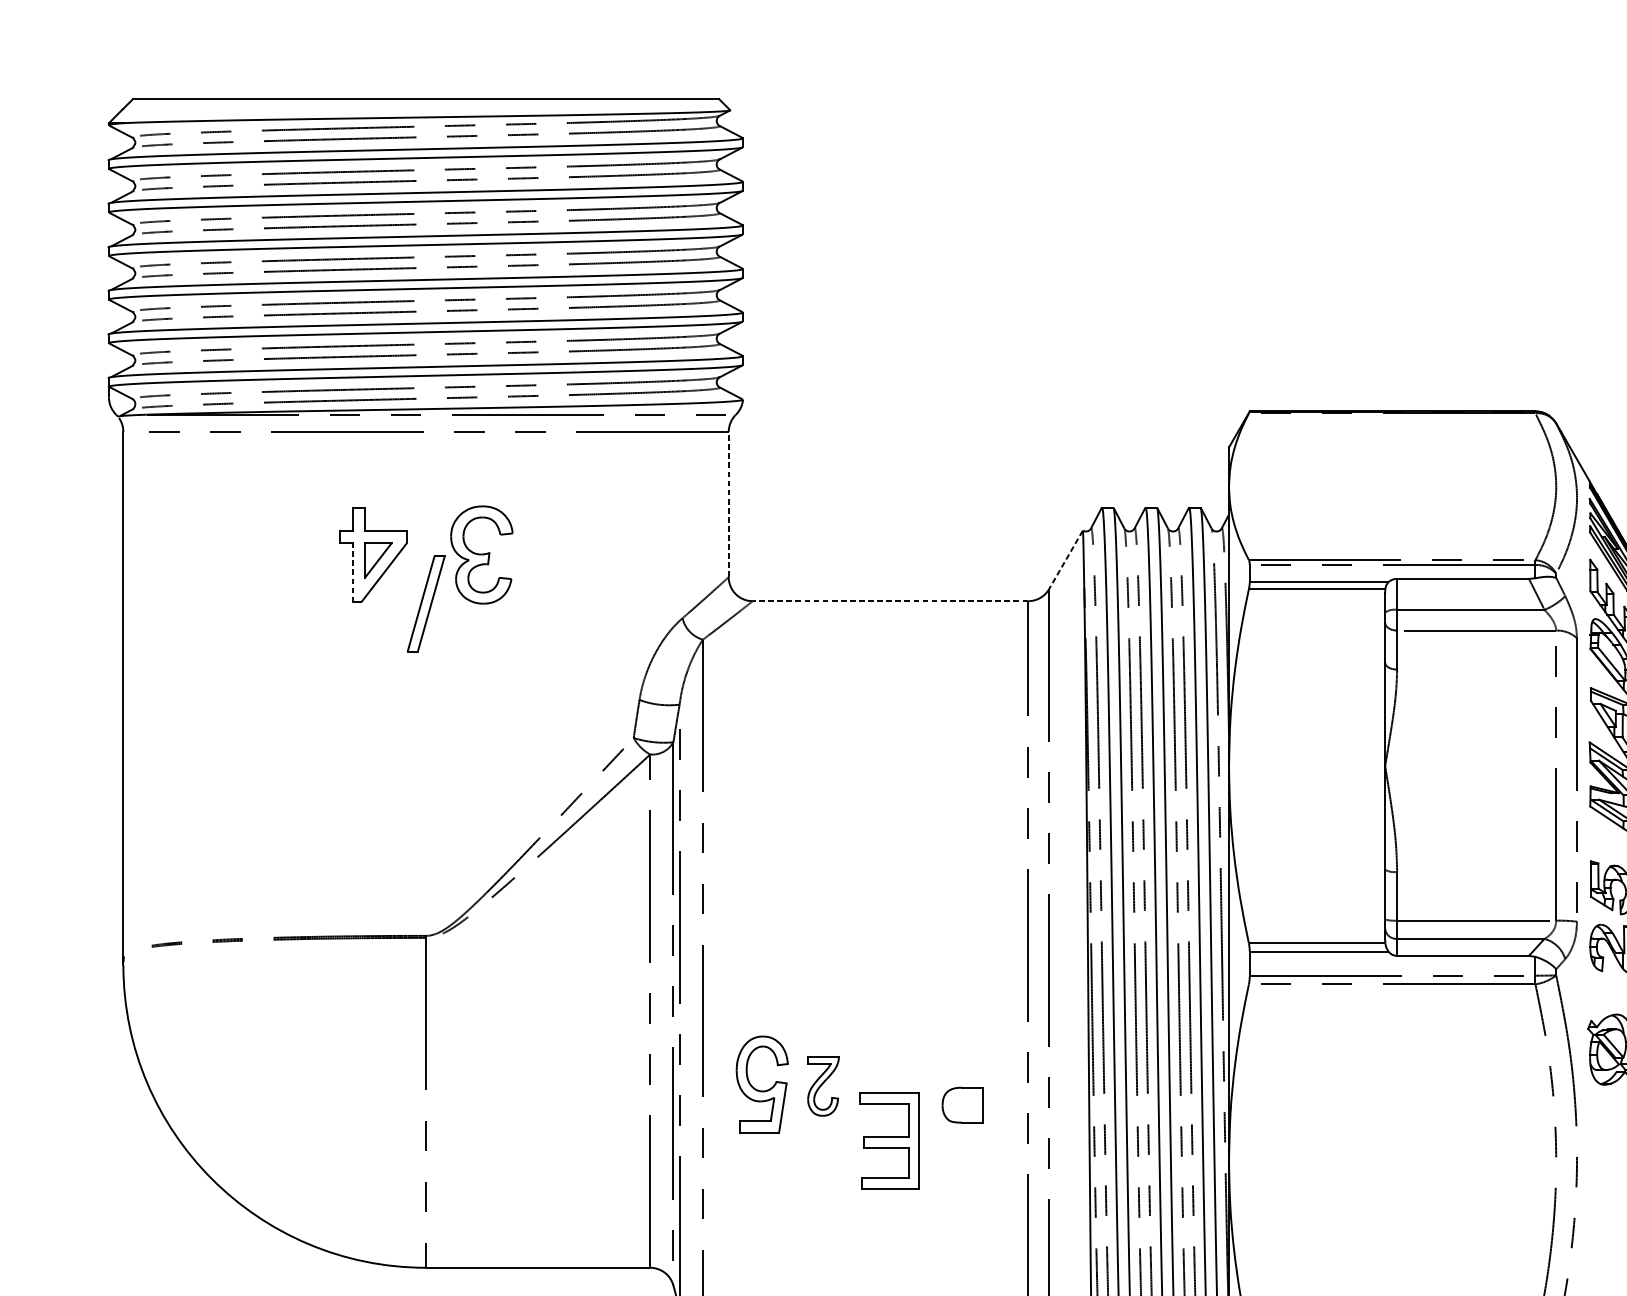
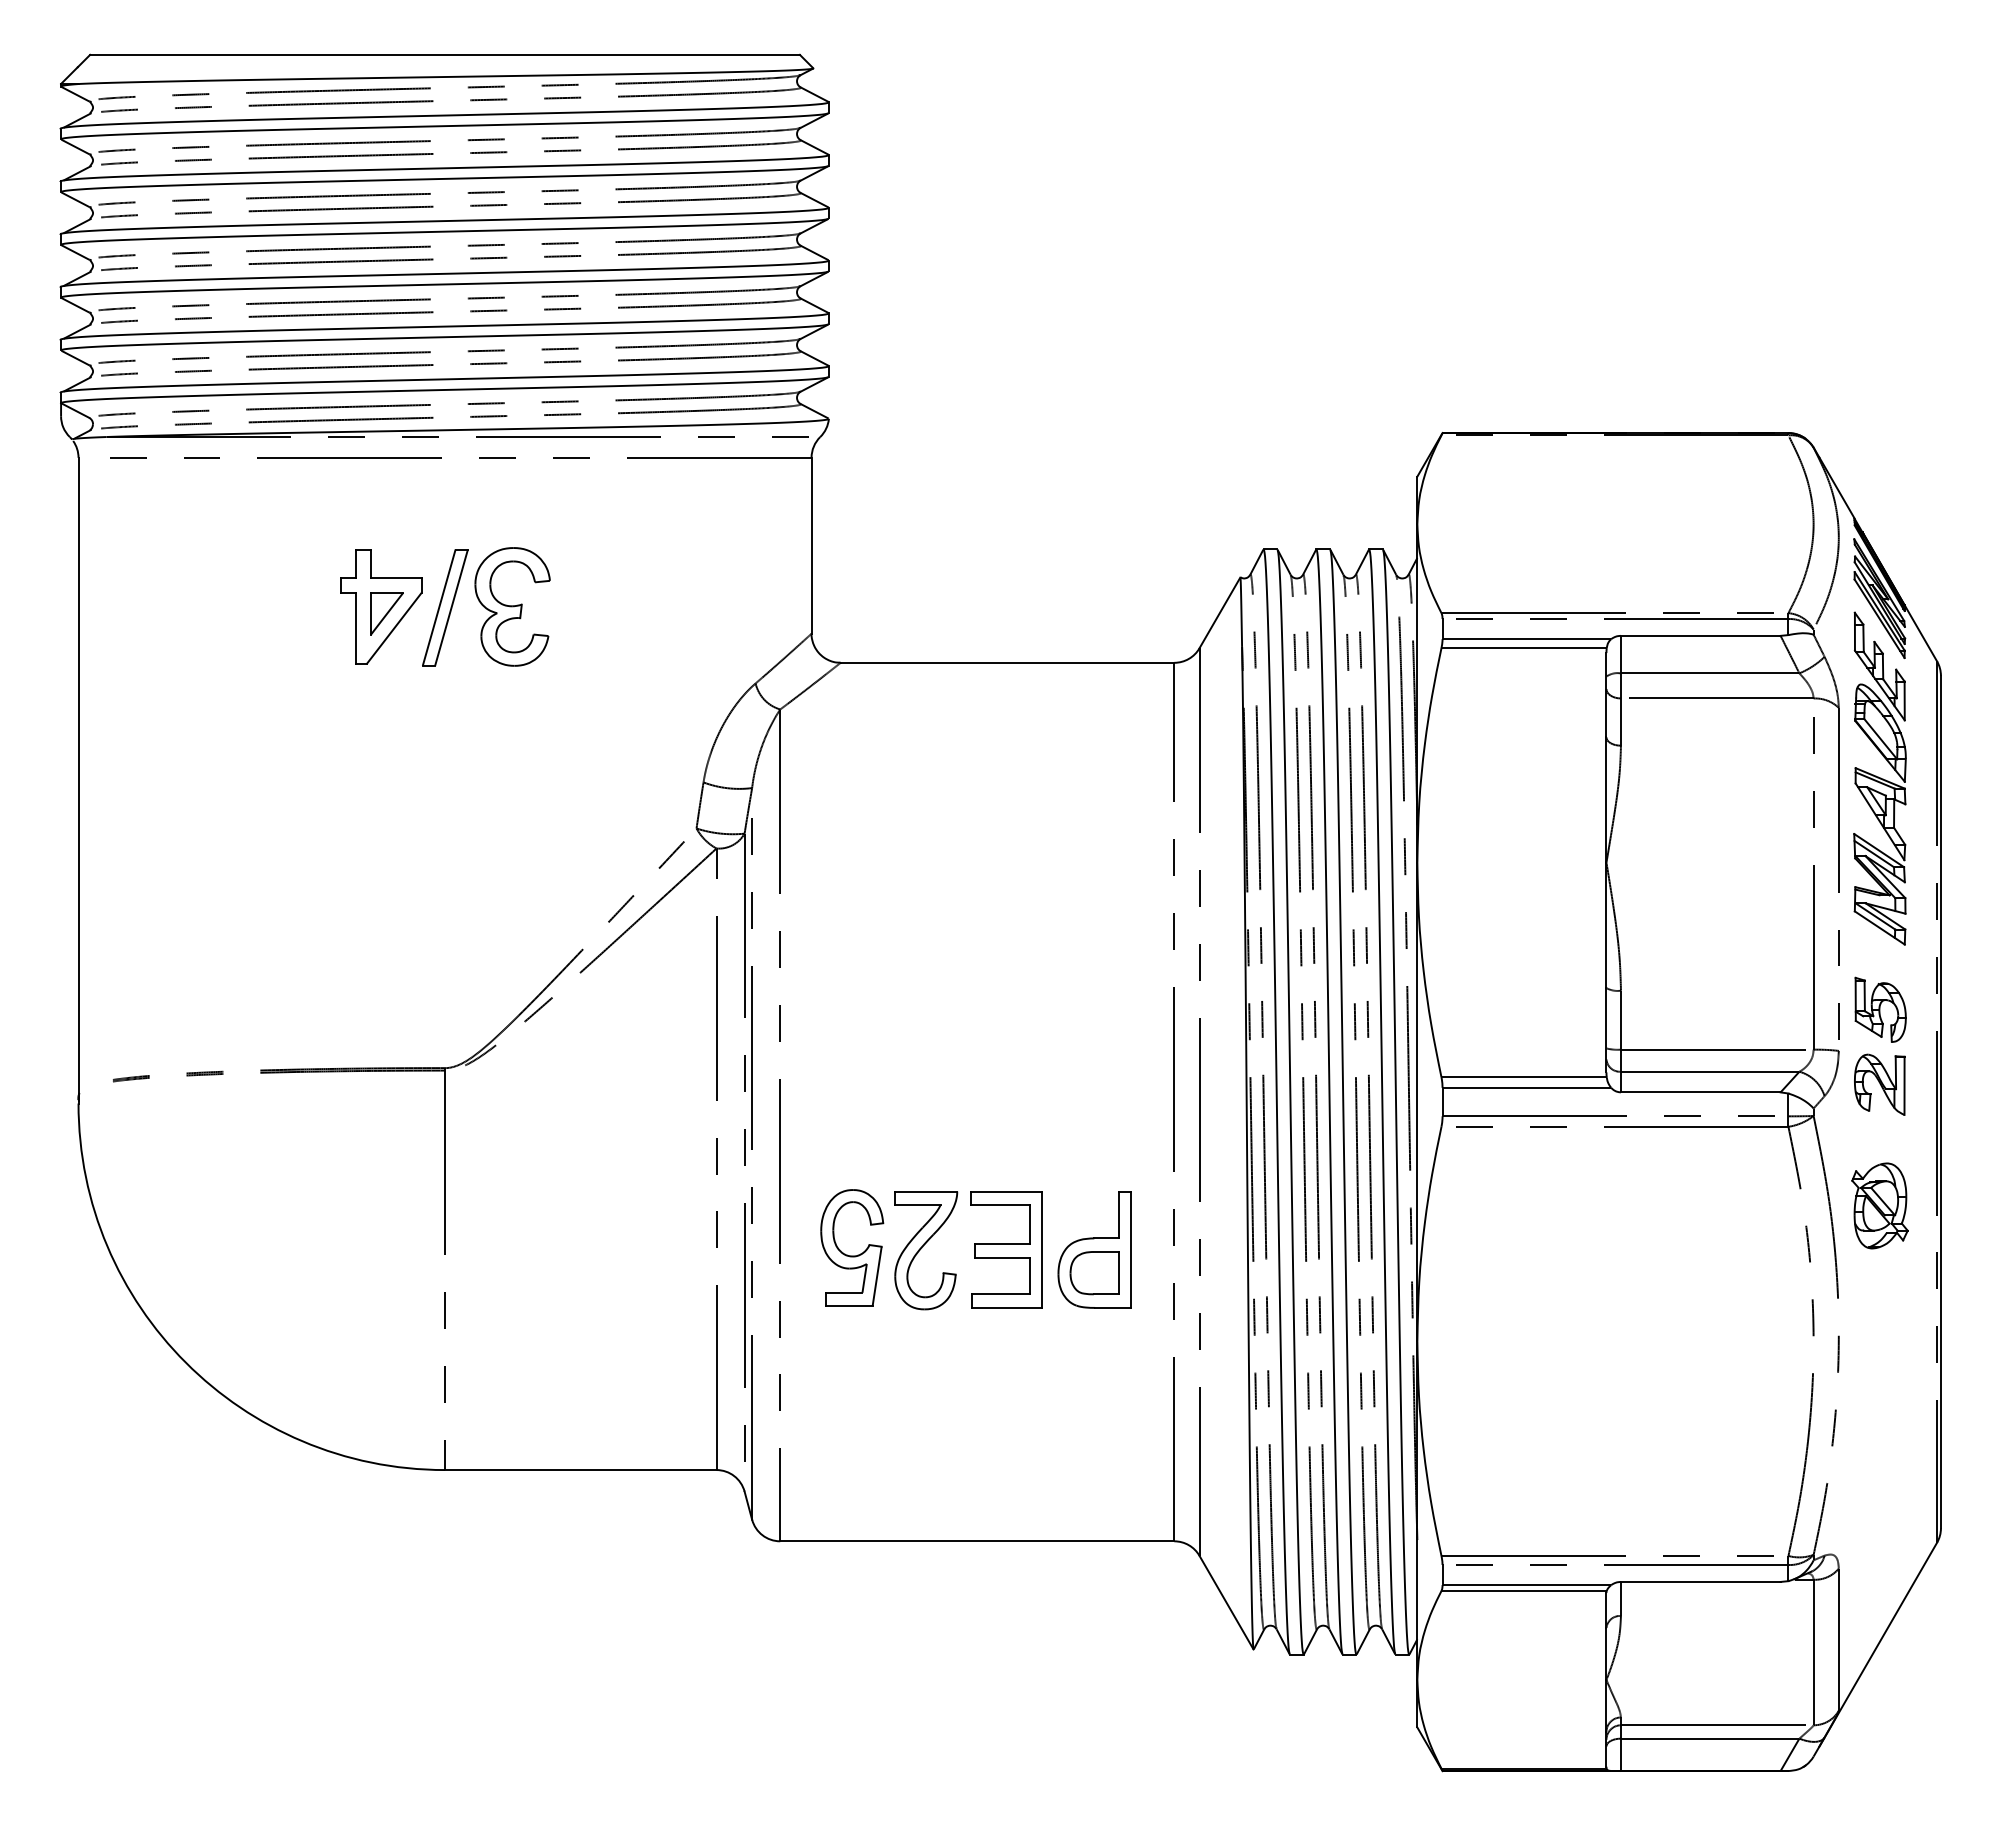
line: (728, 504) -> (811, 545), dashed -> solid
line: (1065, 559) -> (1219, 612), dashed -> solid
line: (352, 572) -> (356, 628), dashed -> solid
line: (890, 600) -> (1007, 662), dashed -> solid
part: (426, 603) -> (445, 607), moved
part: (962, 1085) -> (1094, 1249), added
part: (823, 1086) -> (926, 1250), size x1.67
part: (889, 1140) -> (1006, 1249), moved

